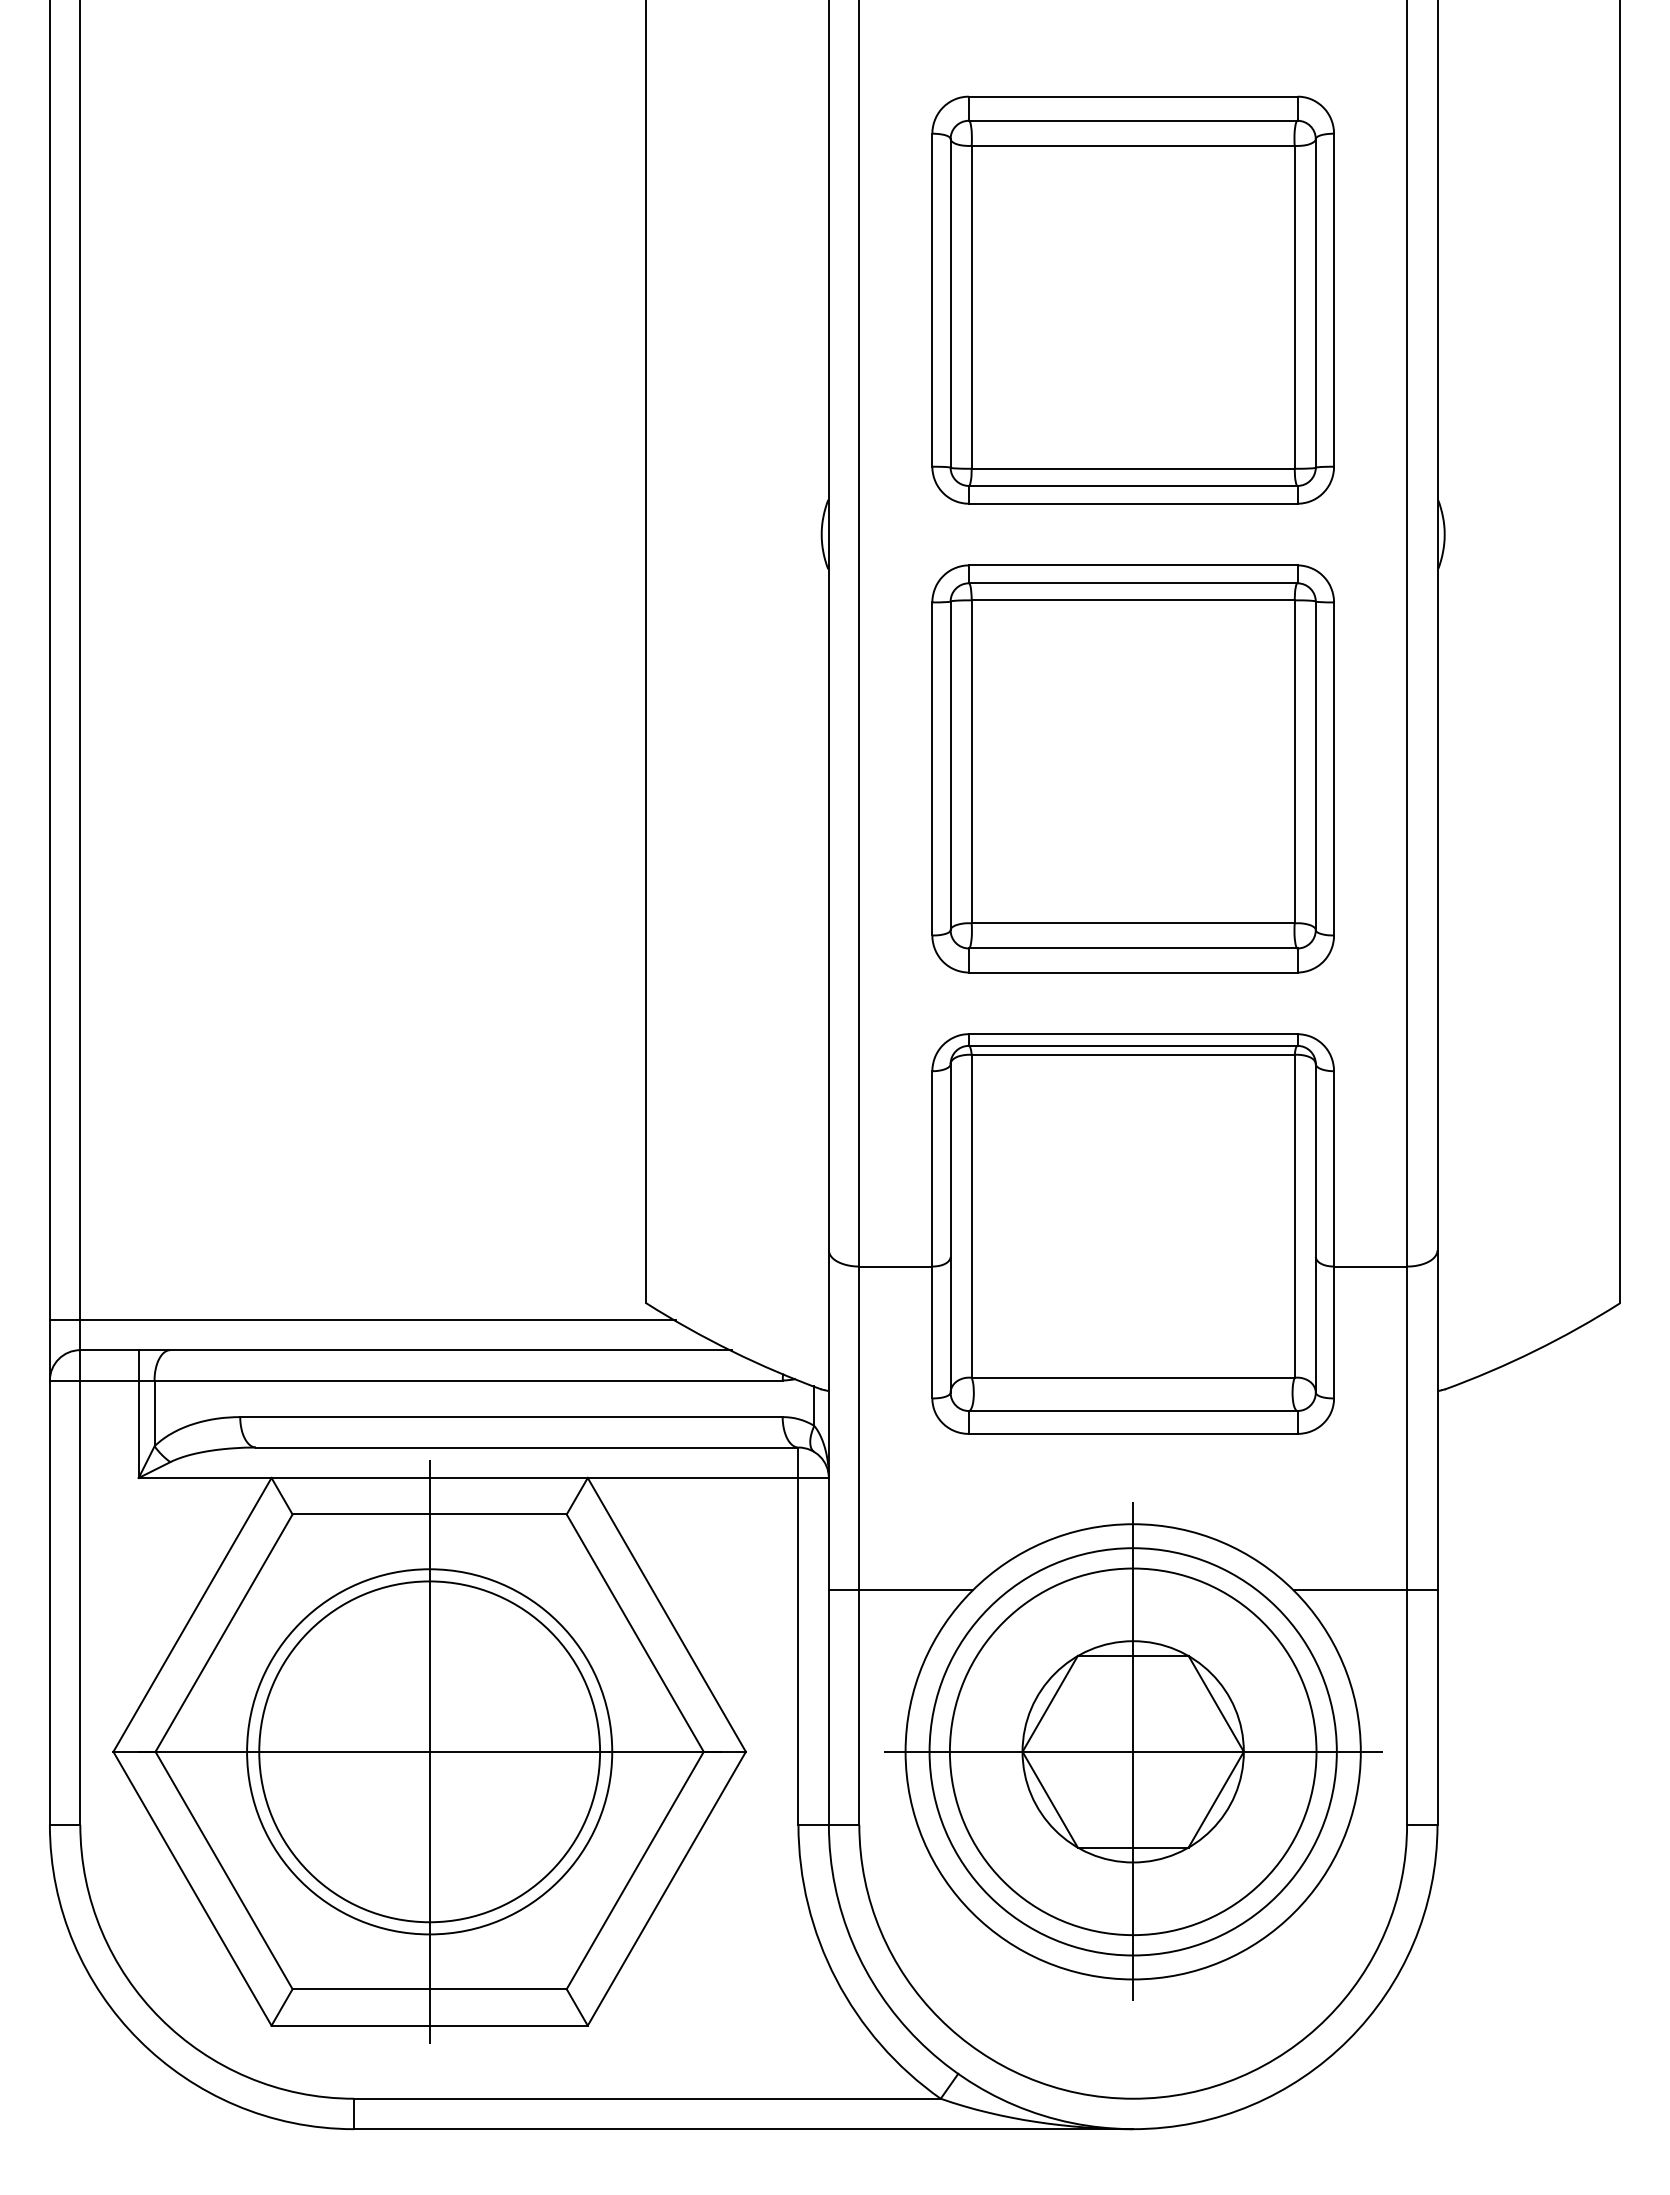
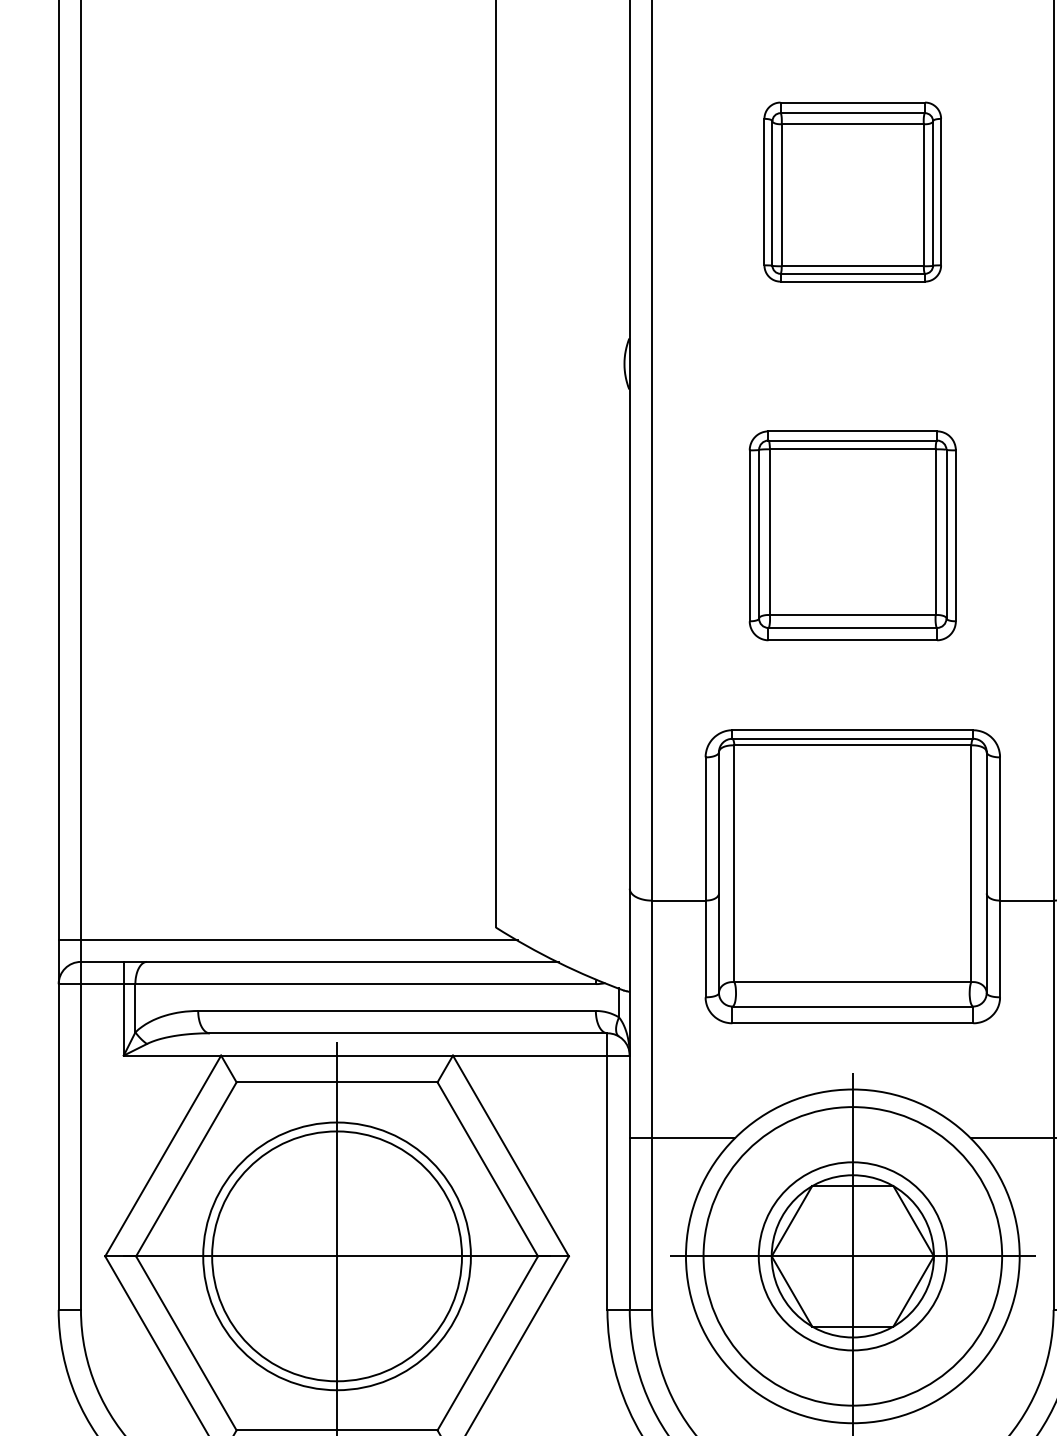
part: (1132, 299) -> (852, 191), size x0.6
part: (1132, 768) -> (852, 535), size x0.7
circle: (1132, 1751) -> (852, 1256), size x0.7

